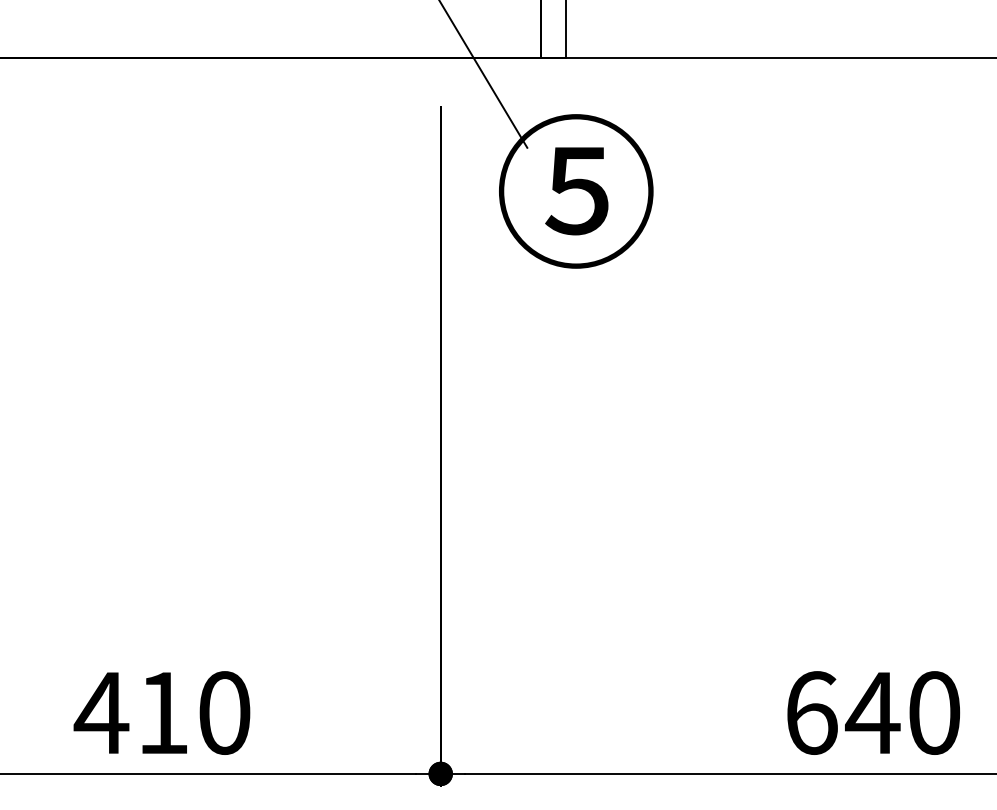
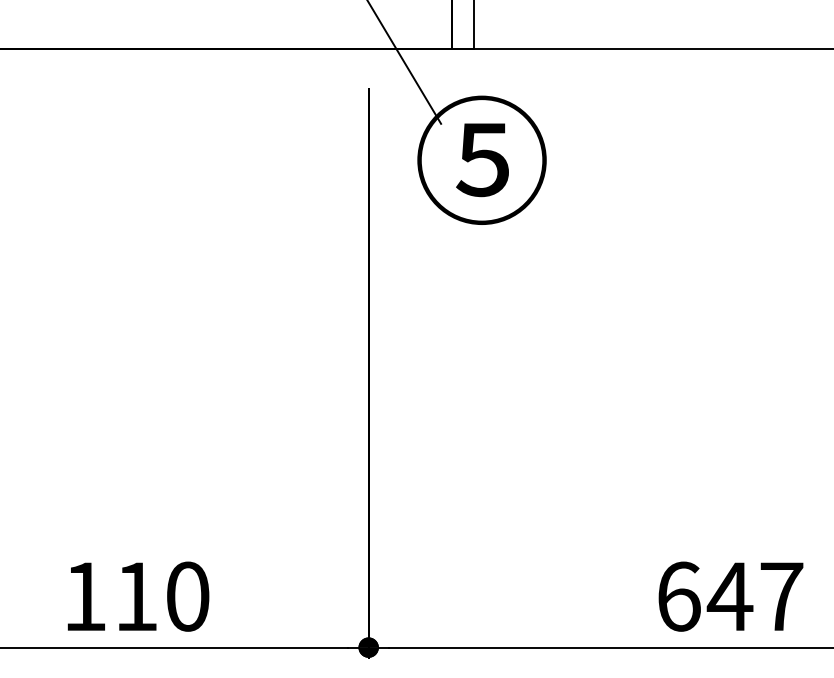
text: (101, 712) -> (84, 596), 410 -> 110
text: (934, 712) -> (781, 596), 640 -> 647

